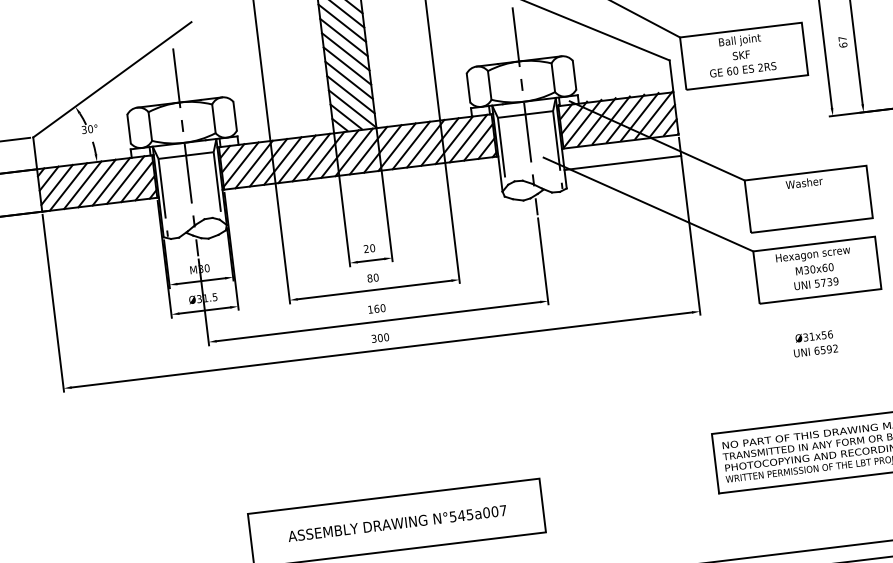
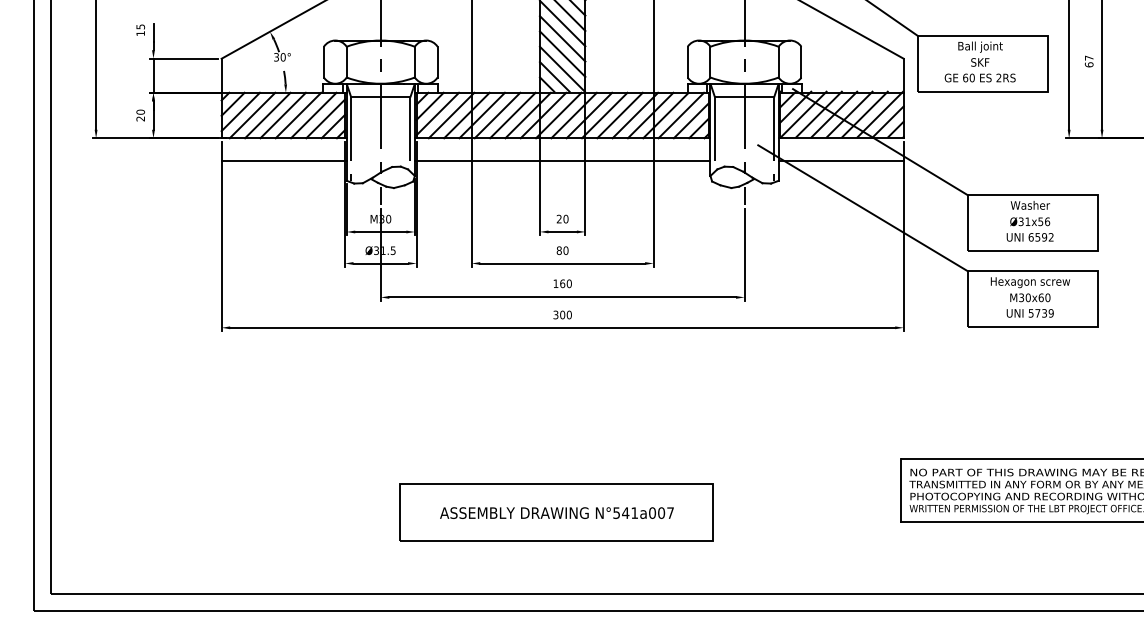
line: (362, 194) -> (562, 161), added
line: (102, 226) -> (283, 161), added
text: (814, 343) -> (1029, 229), moved
text: (469, 514) -> (634, 512), N°545a007 -> N°541a007

